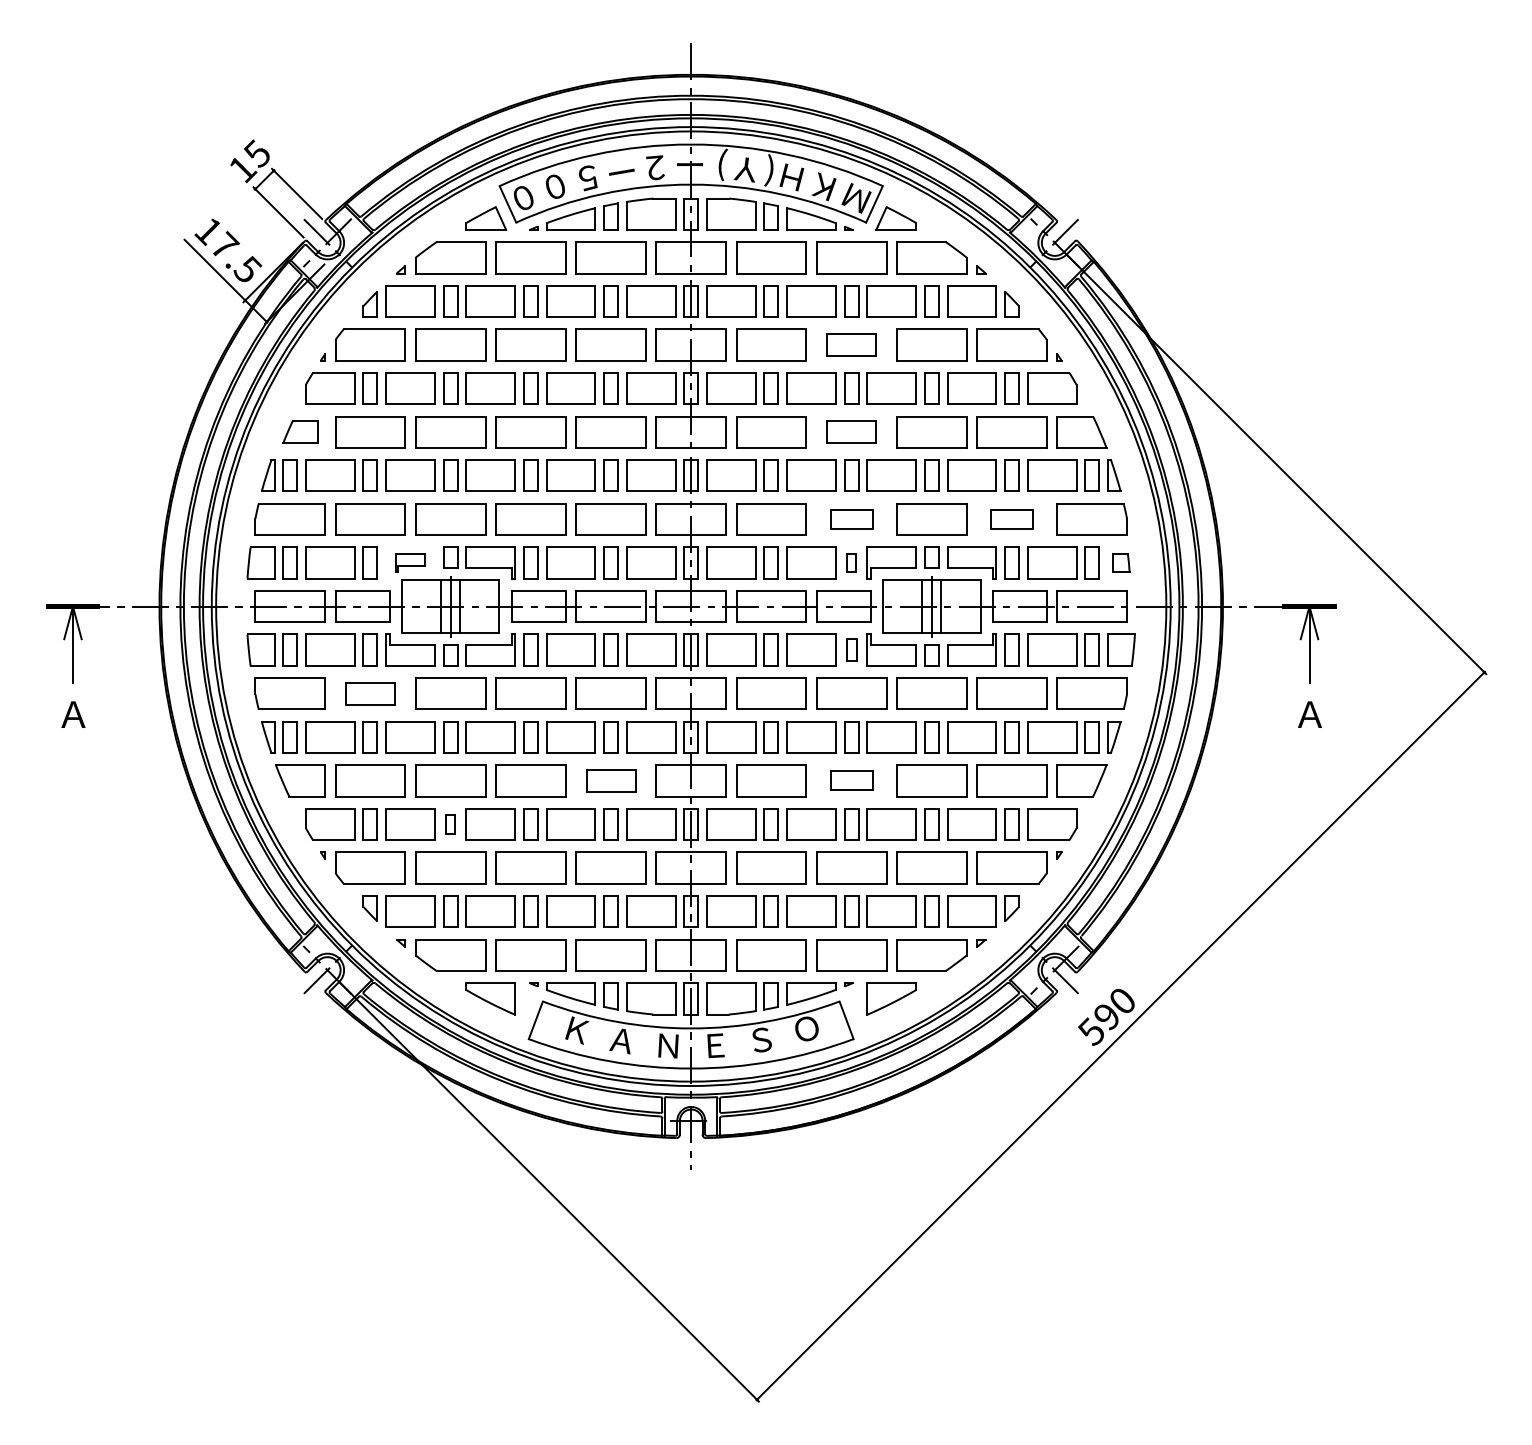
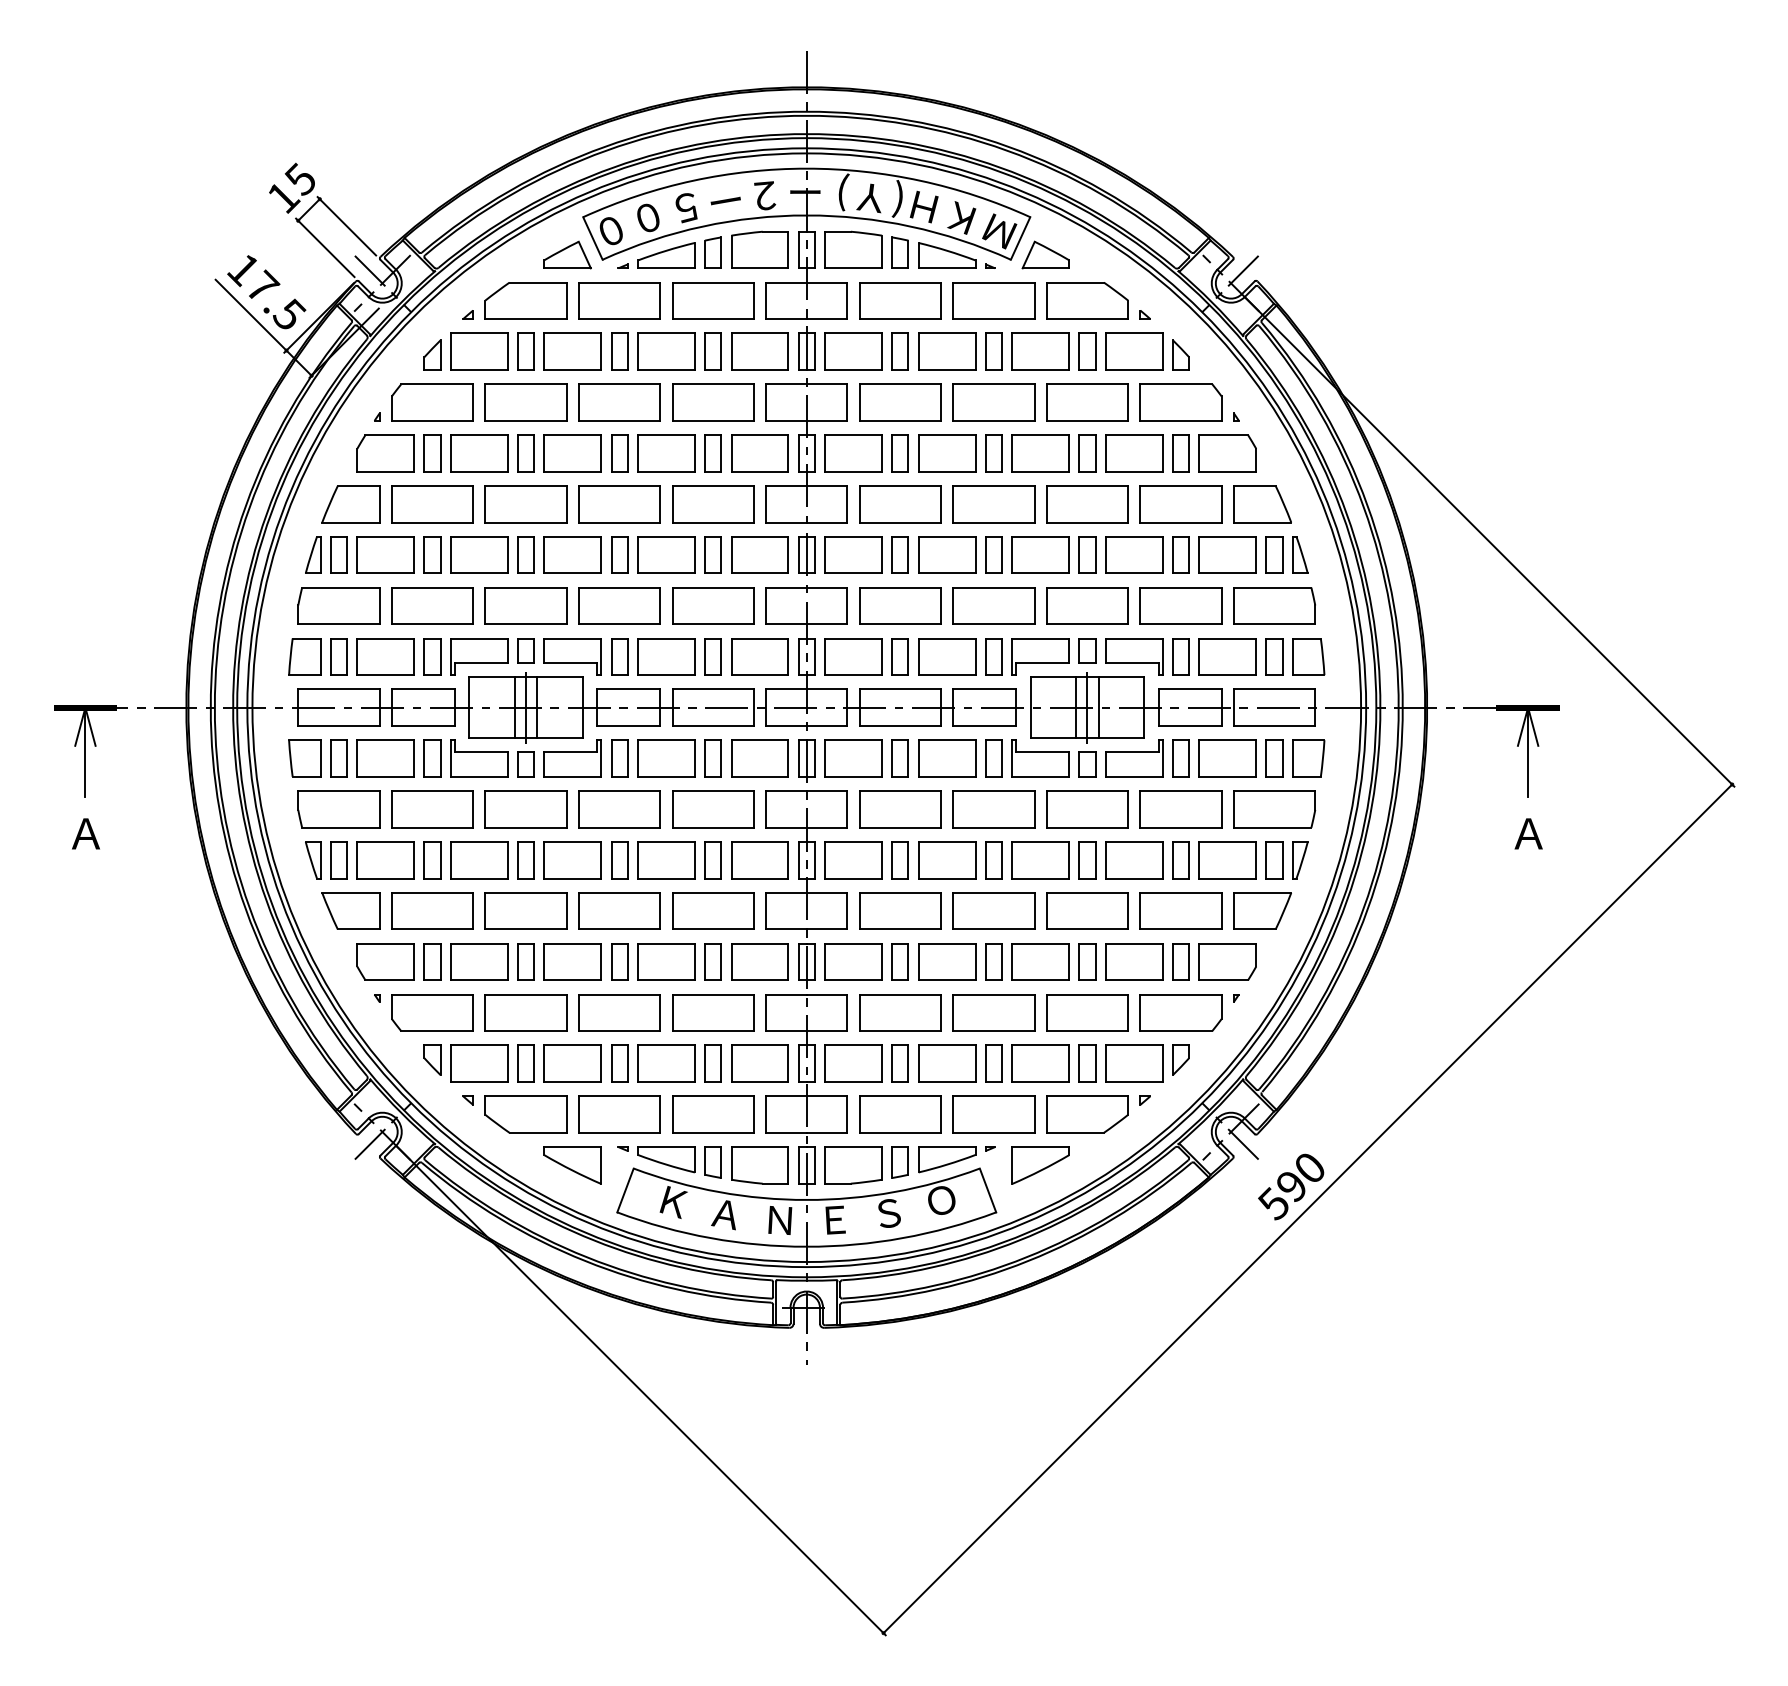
part: (851, 344) -> (993, 402), size x1.43
part: (300, 432) -> (350, 504), size x1.43
part: (851, 432) -> (993, 504), size x1.43
part: (851, 518) -> (993, 605), size x1.67
part: (1011, 518) -> (1180, 605), size x1.67
part: (410, 562) -> (479, 656), size x1.67
part: (851, 562) -> (993, 656), size x1.67
part: (1121, 562) -> (1308, 656), size x1.67
part: (851, 650) -> (993, 758), size x1.43
part: (370, 693) -> (432, 809), size x1.43
part: (611, 780) -> (713, 910), size x1.43
part: (851, 780) -> (993, 910), size x1.67
part: (450, 824) -> (525, 961), size x1.67

